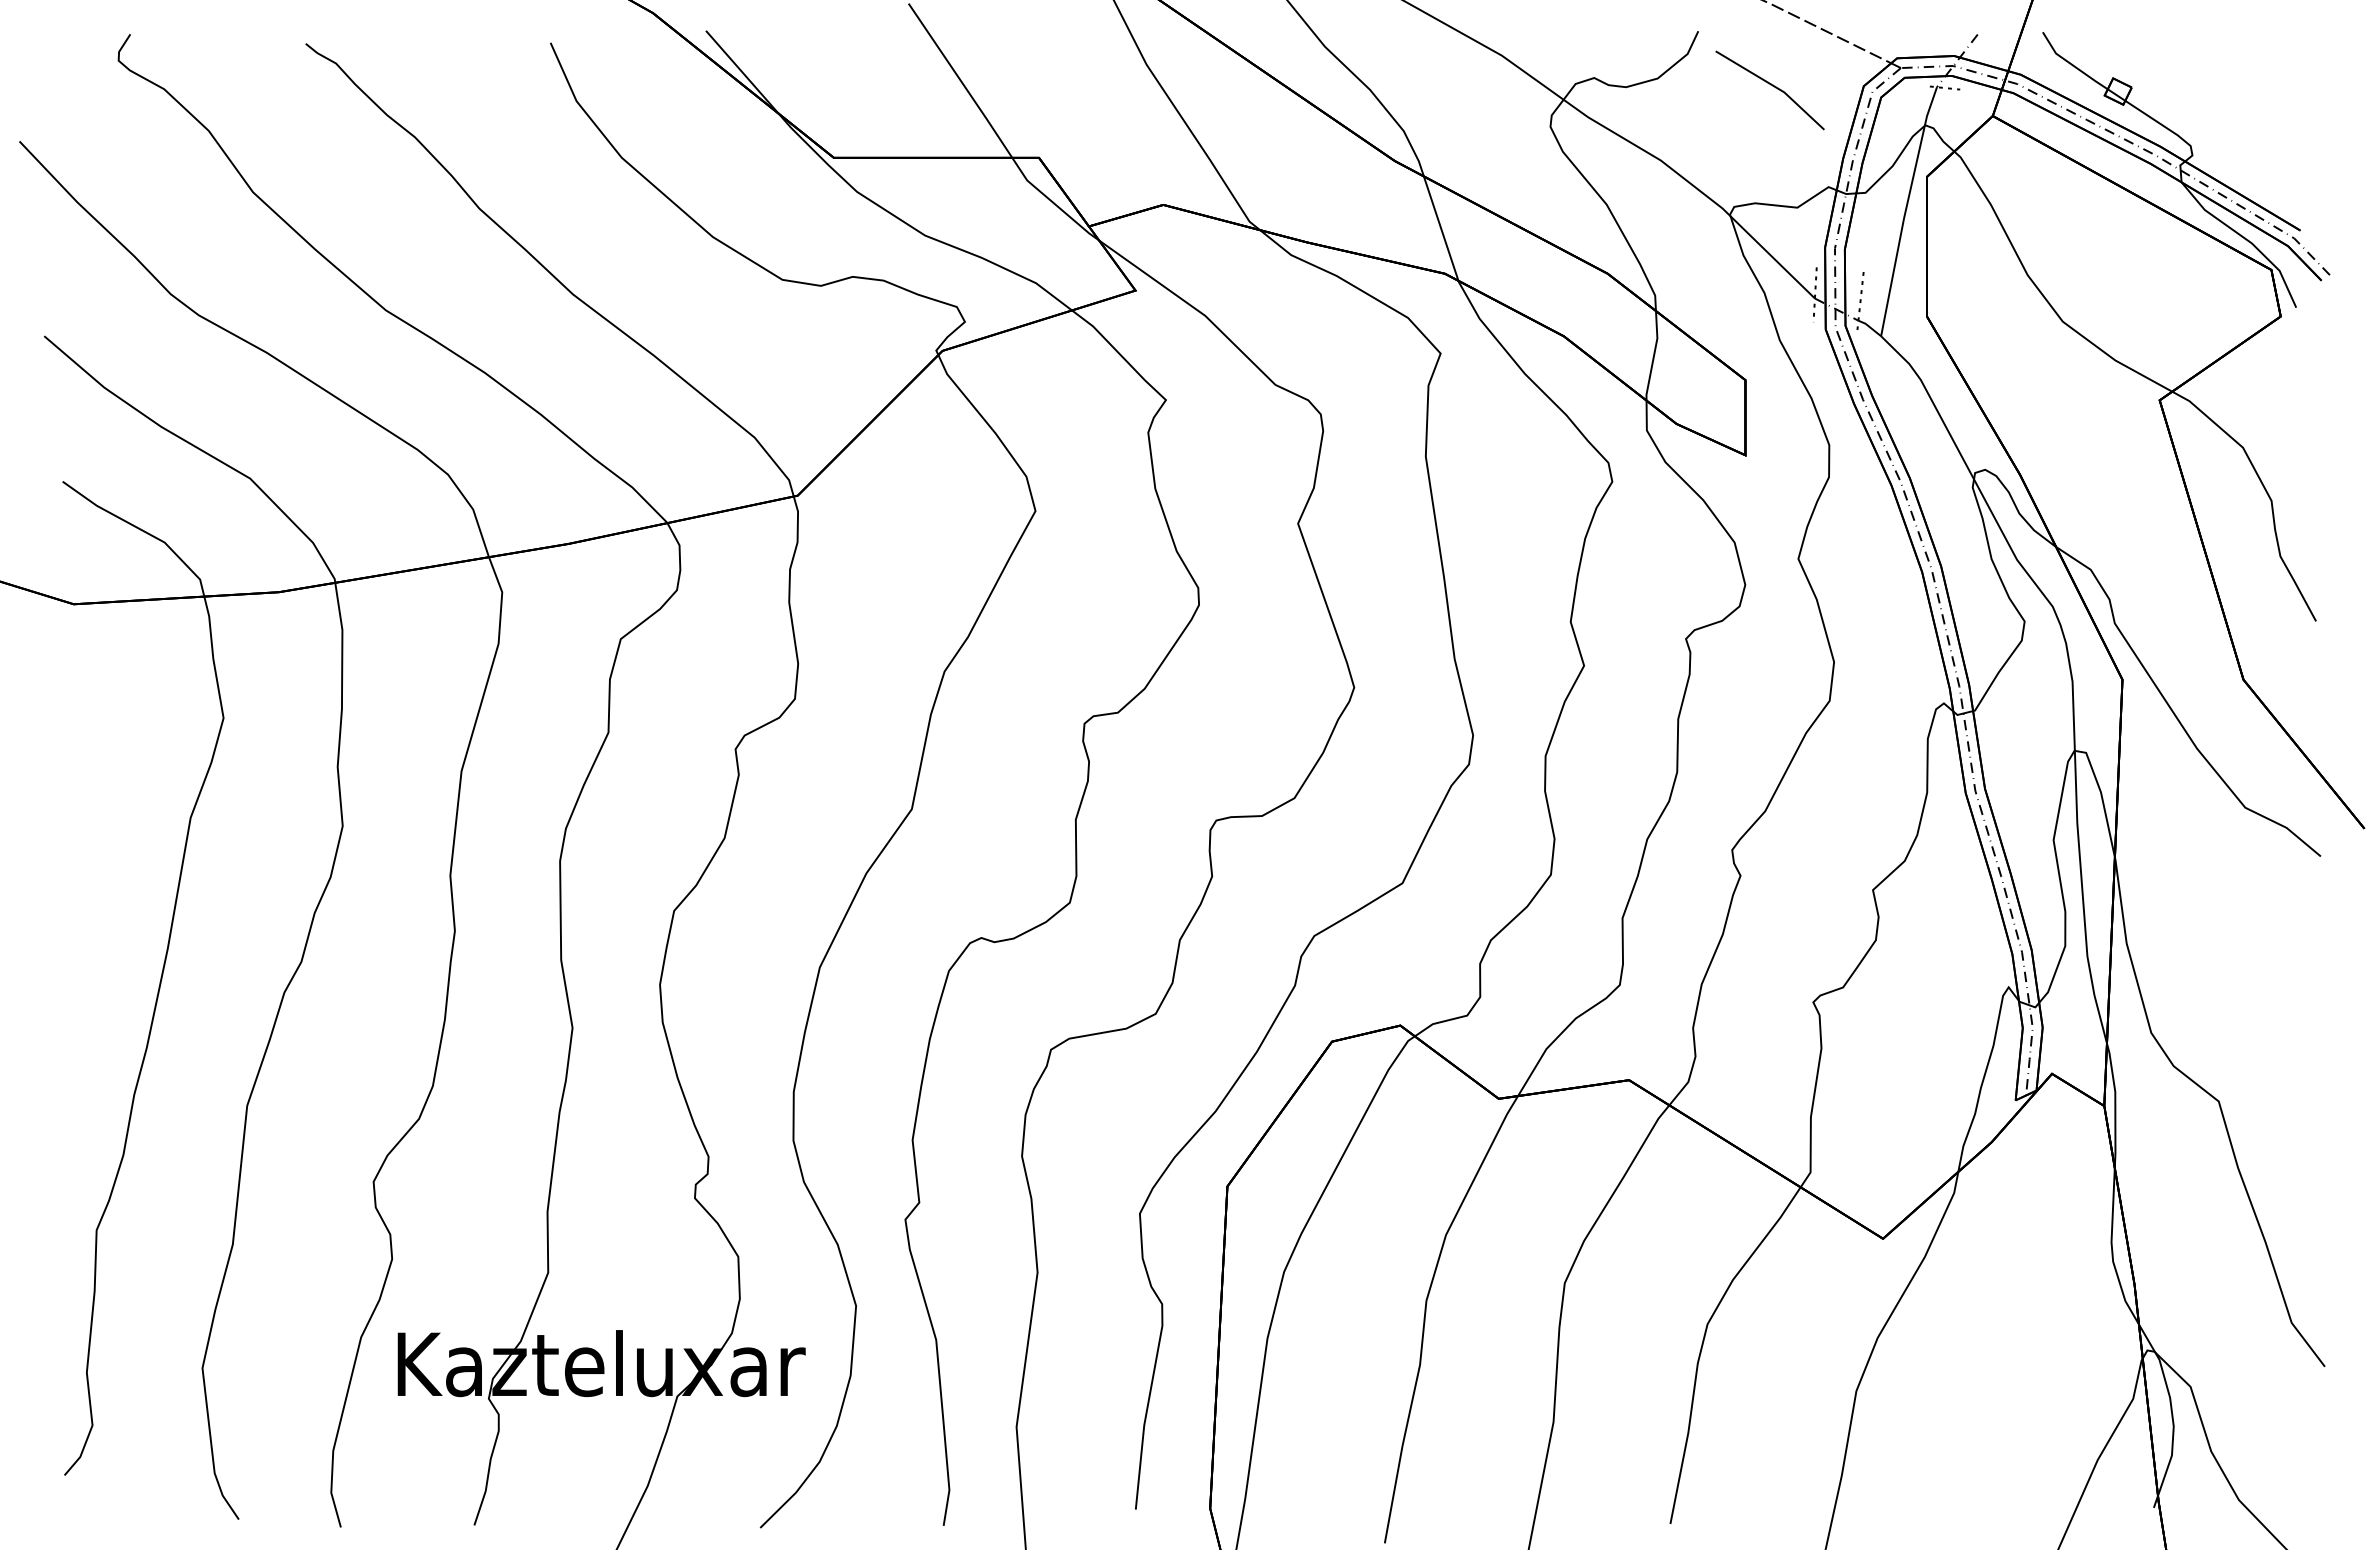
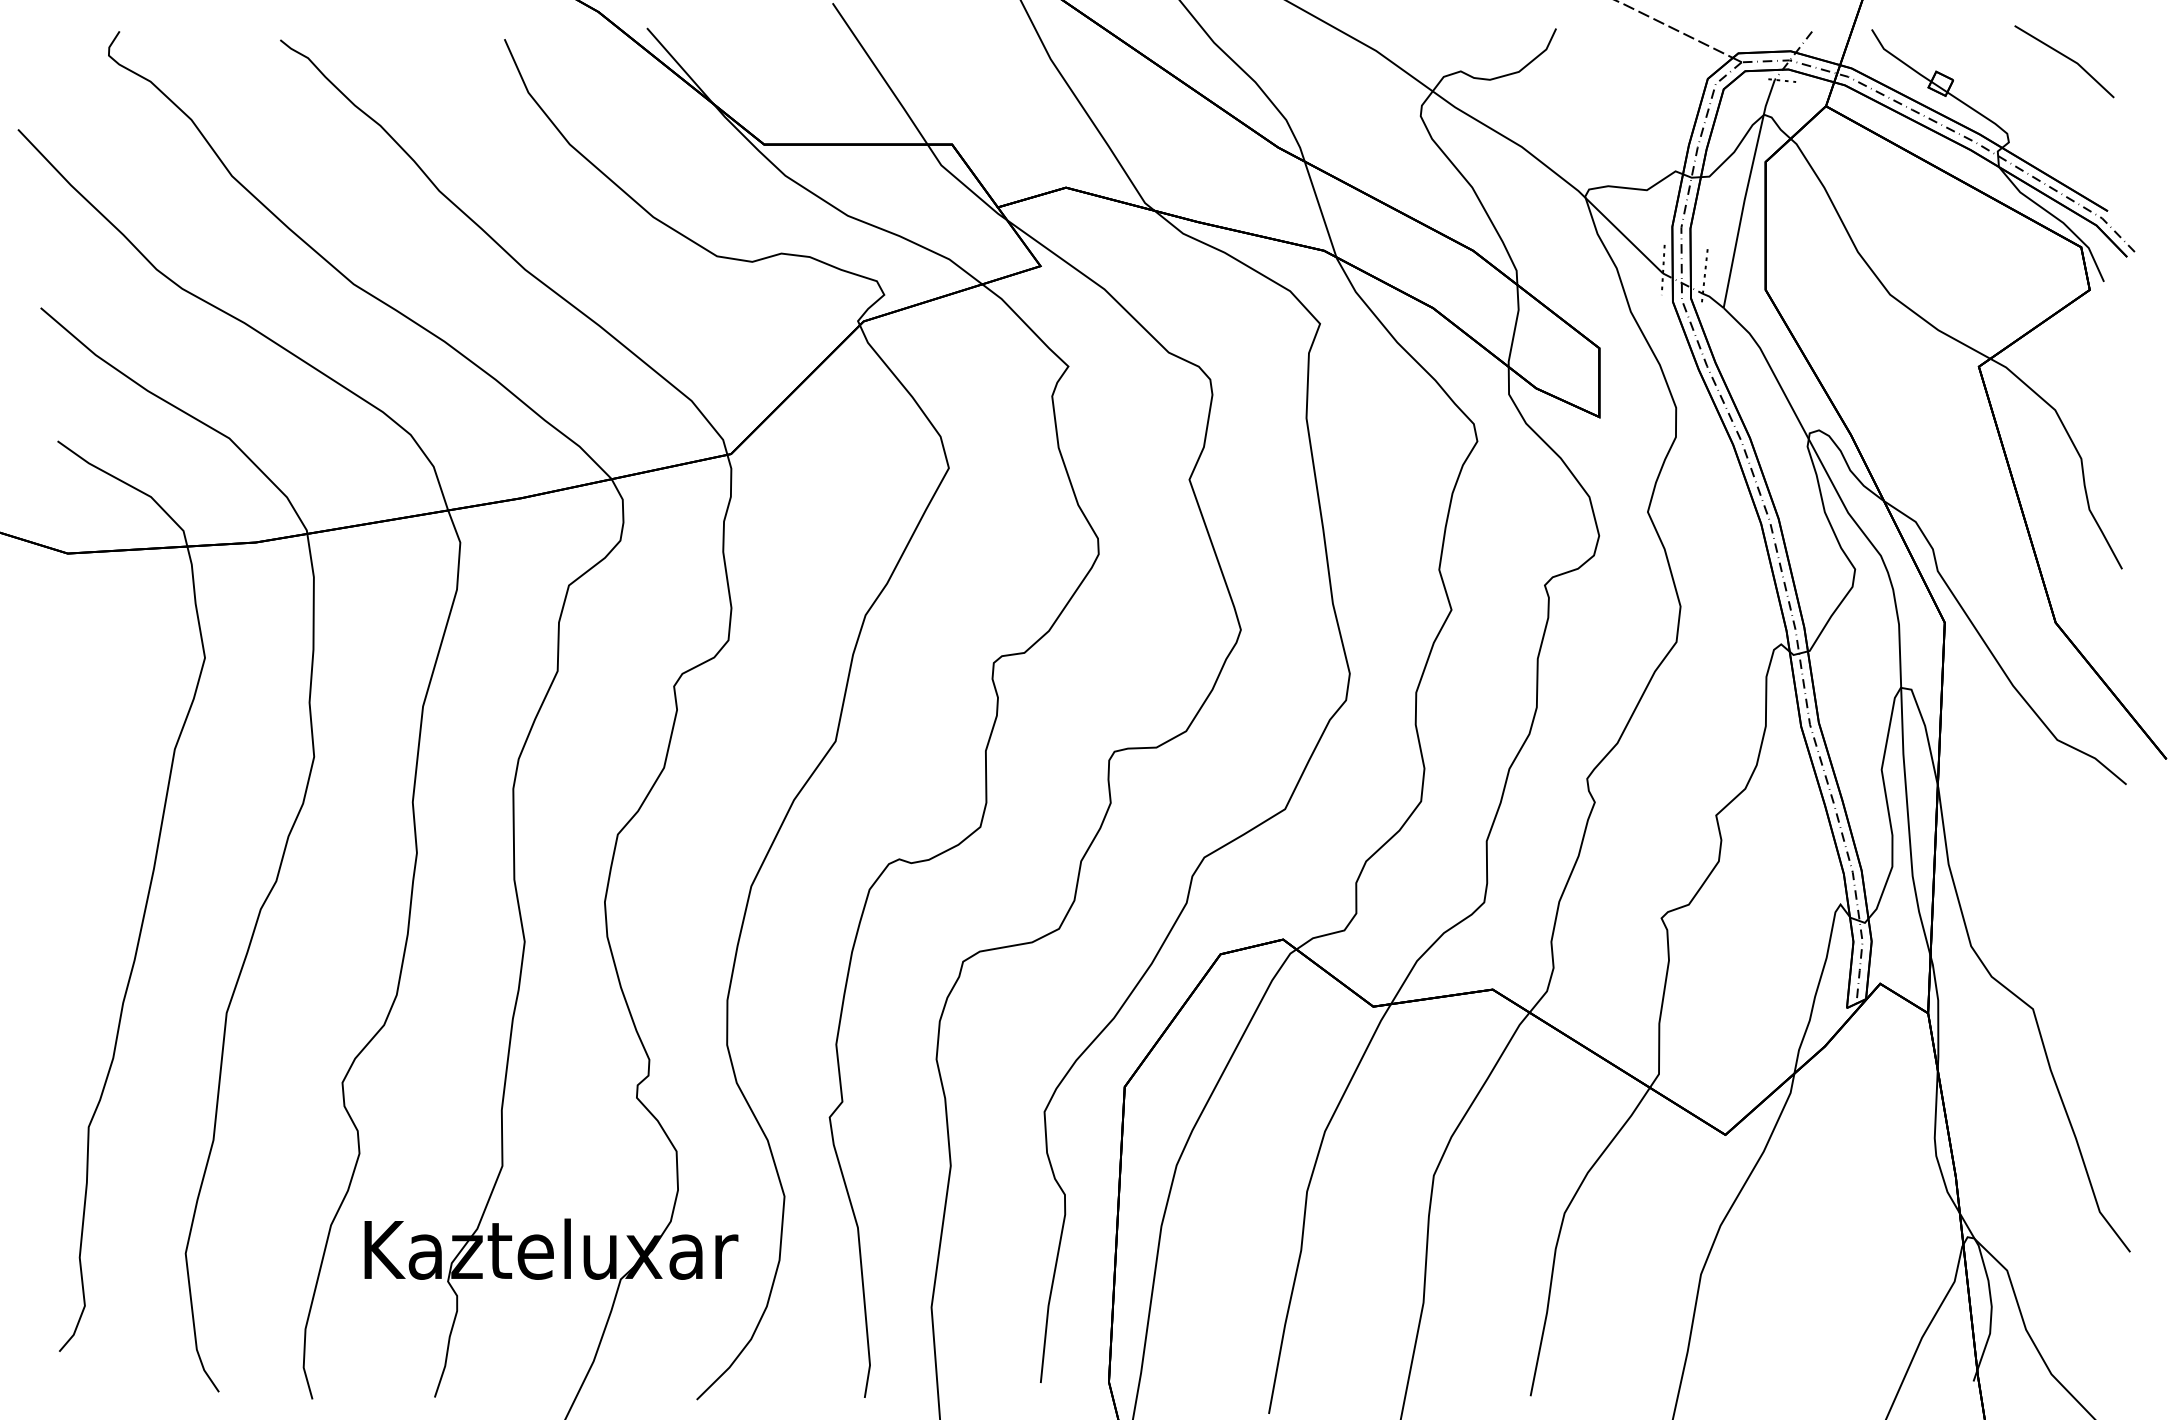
line: (1772, 86) -> (2066, 58), moved

